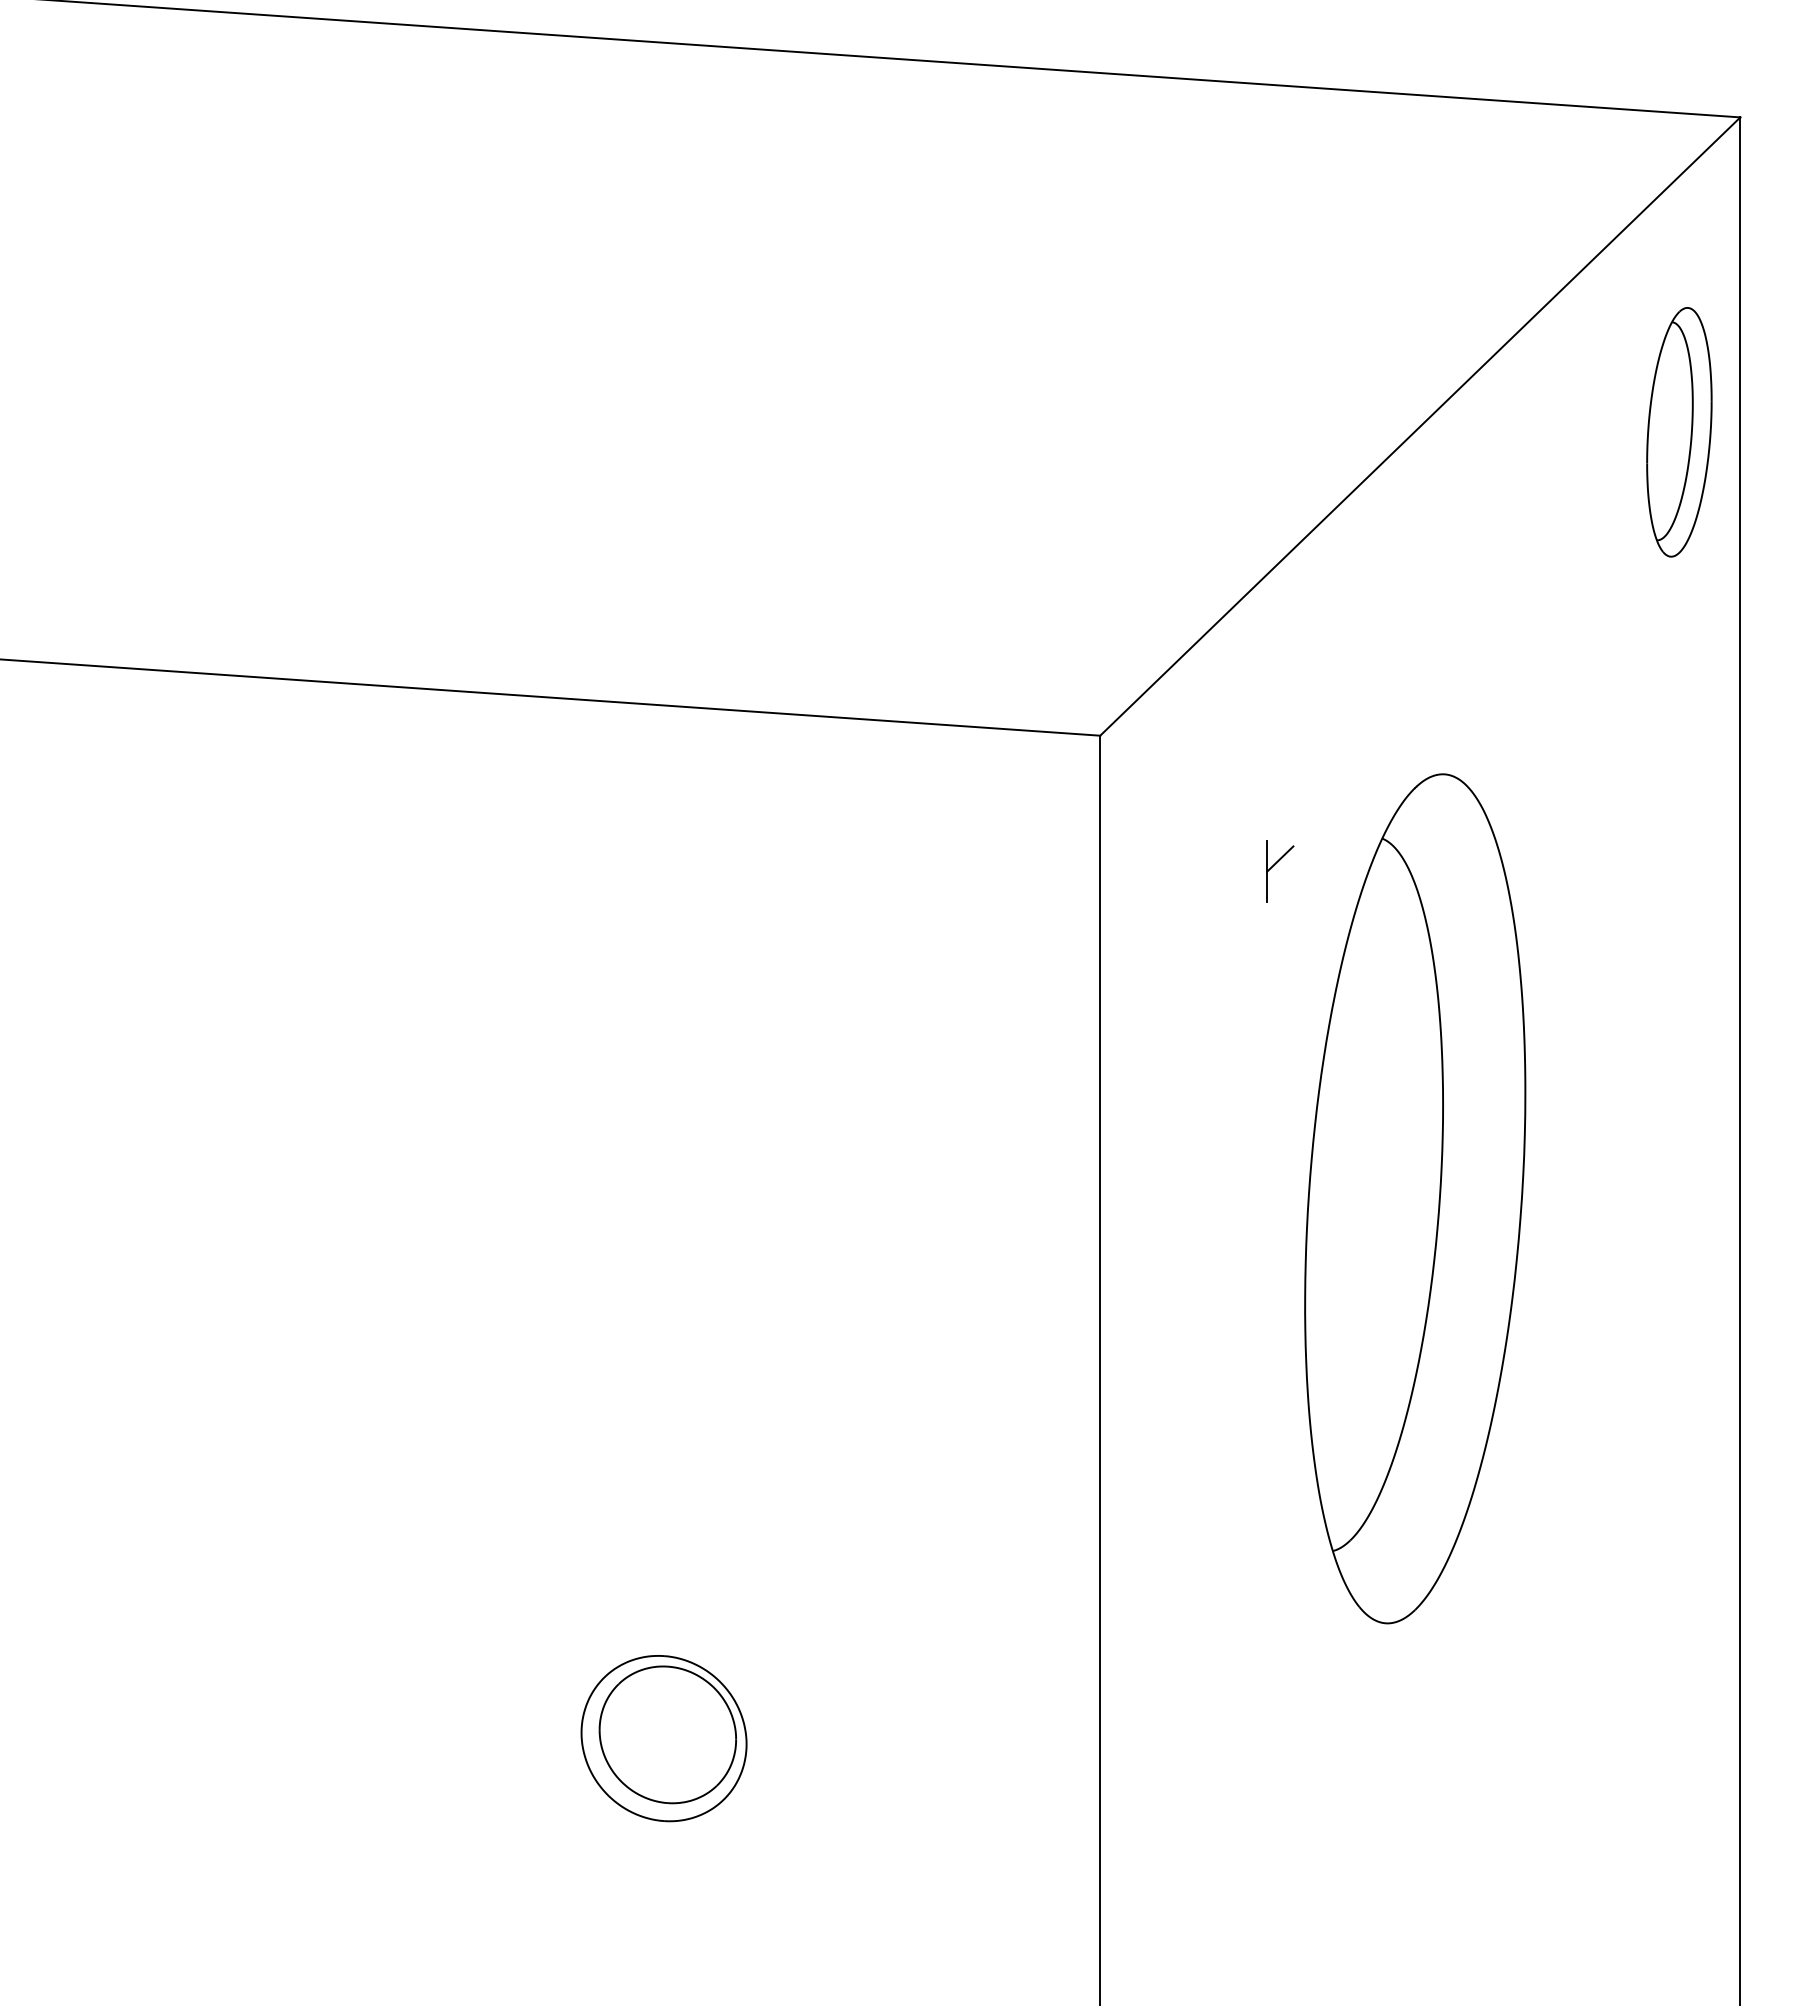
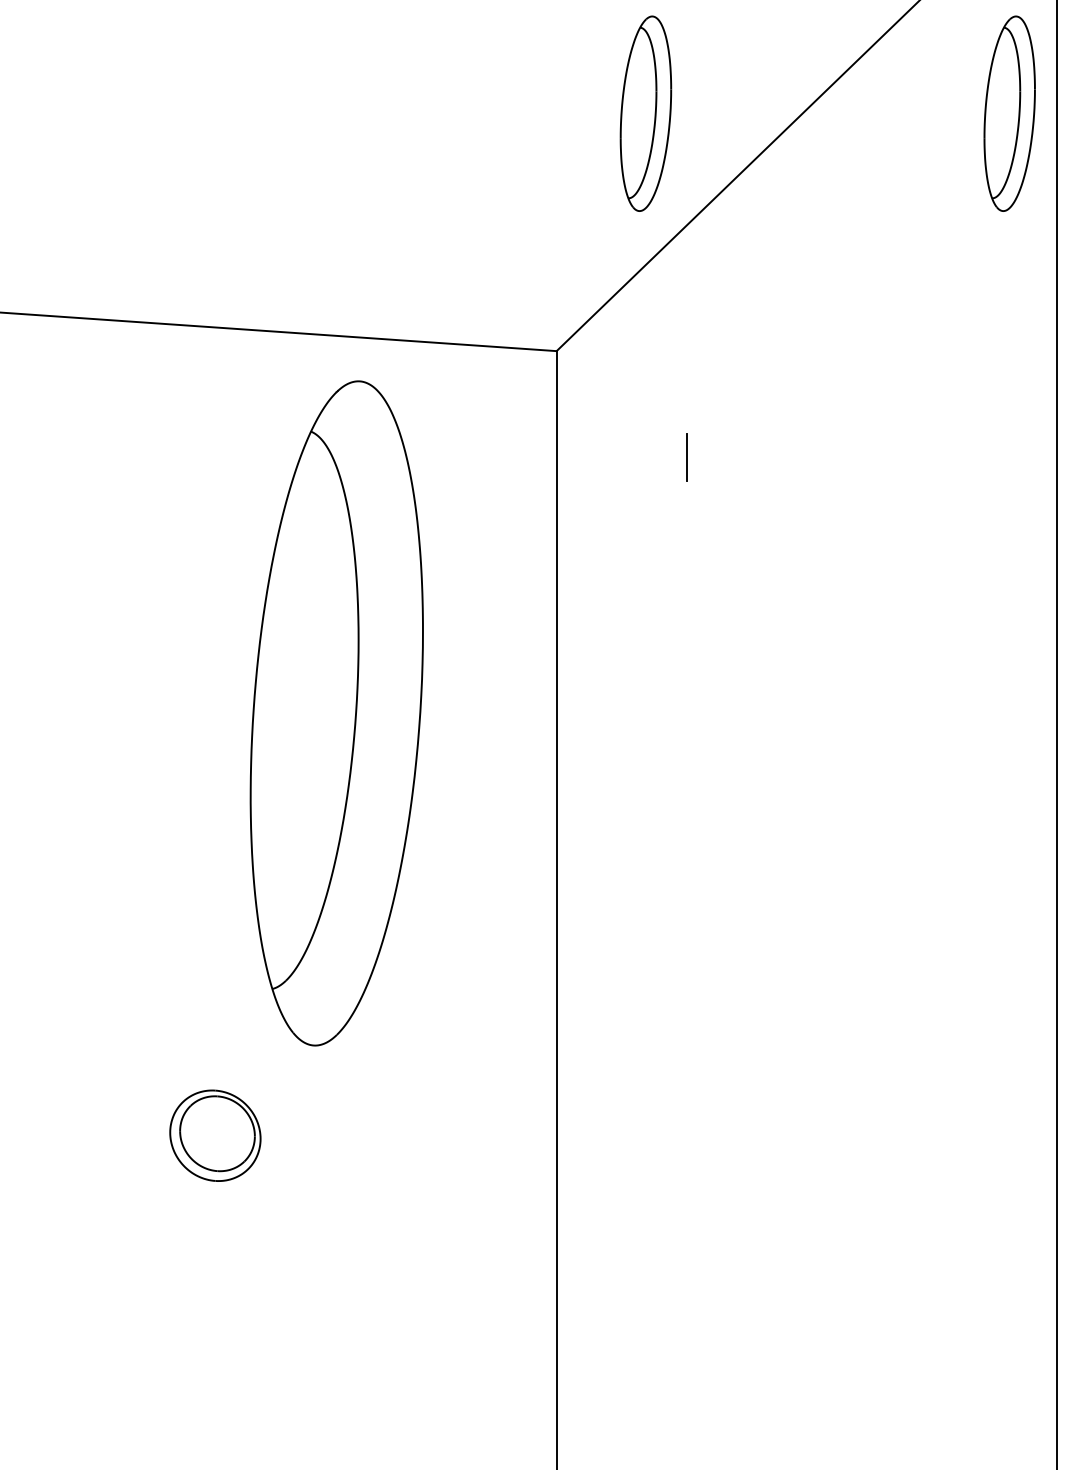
part: (1214, 432) -> (646, 113), added
line: (1280, 858) -> (697, 447), removed
part: (1415, 1198) -> (337, 713), moved
part: (663, 1738) -> (214, 1135), size x0.7

